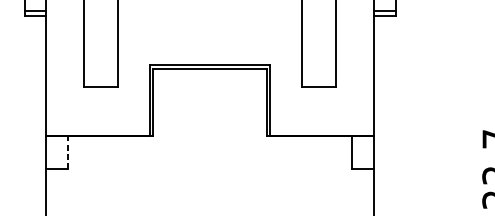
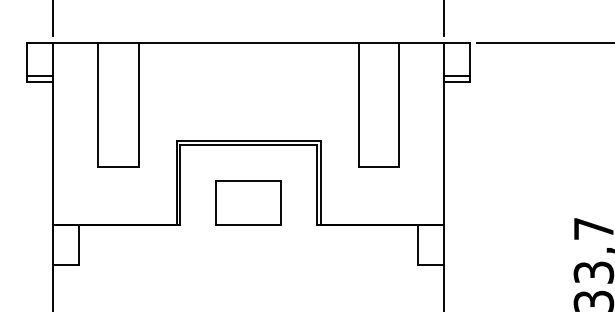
part: (209, 117) -> (248, 202), added
line: (68, 153) -> (79, 245), dashed -> solid

